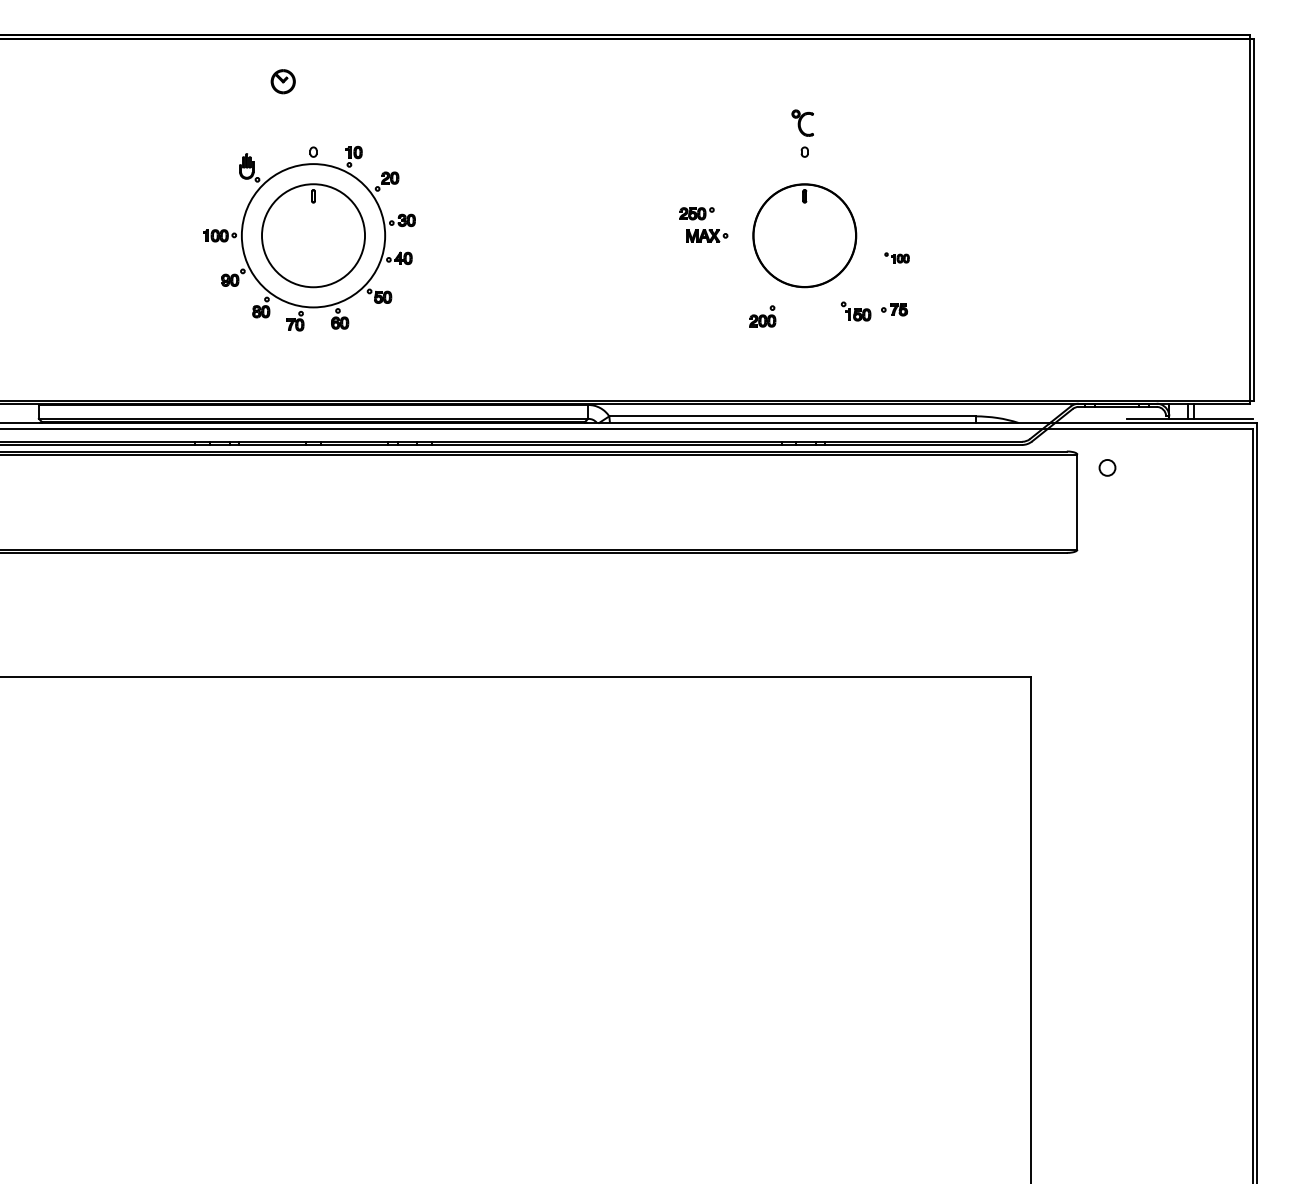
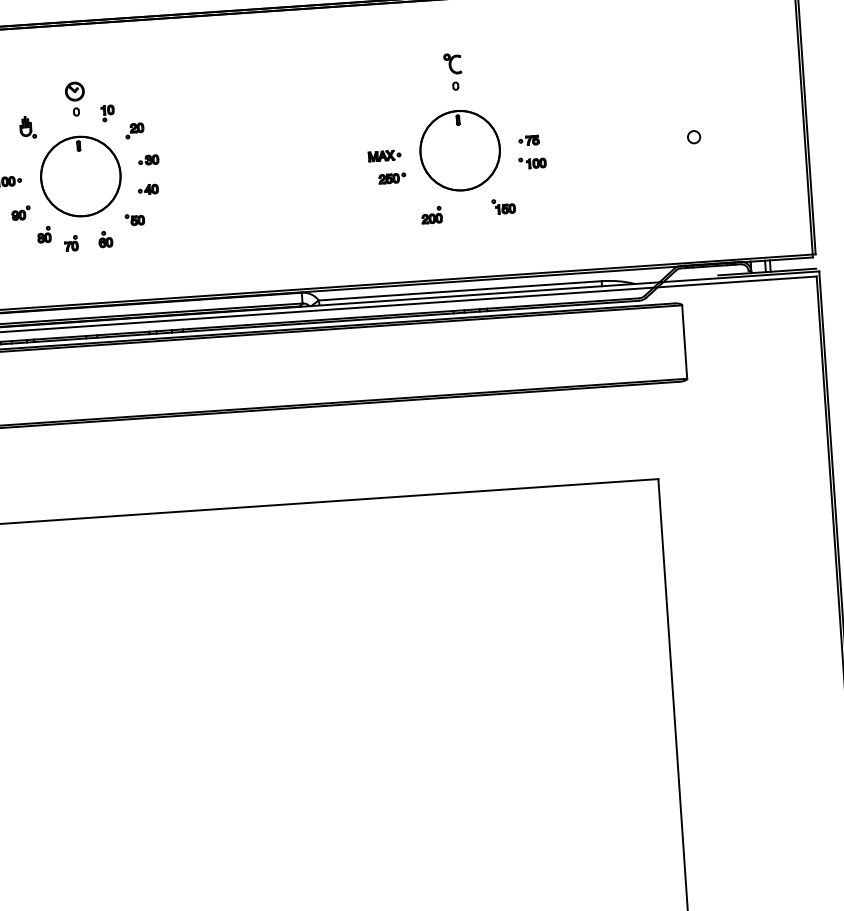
part: (282, 81) -> (74, 91), moved
part: (696, 213) -> (392, 178), moved
circle: (313, 235) -> (80, 176), size x0.71
part: (896, 257) -> (532, 162), size x1.43
part: (894, 309) -> (529, 140), moved
circle: (1107, 467) -> (694, 136), moved

